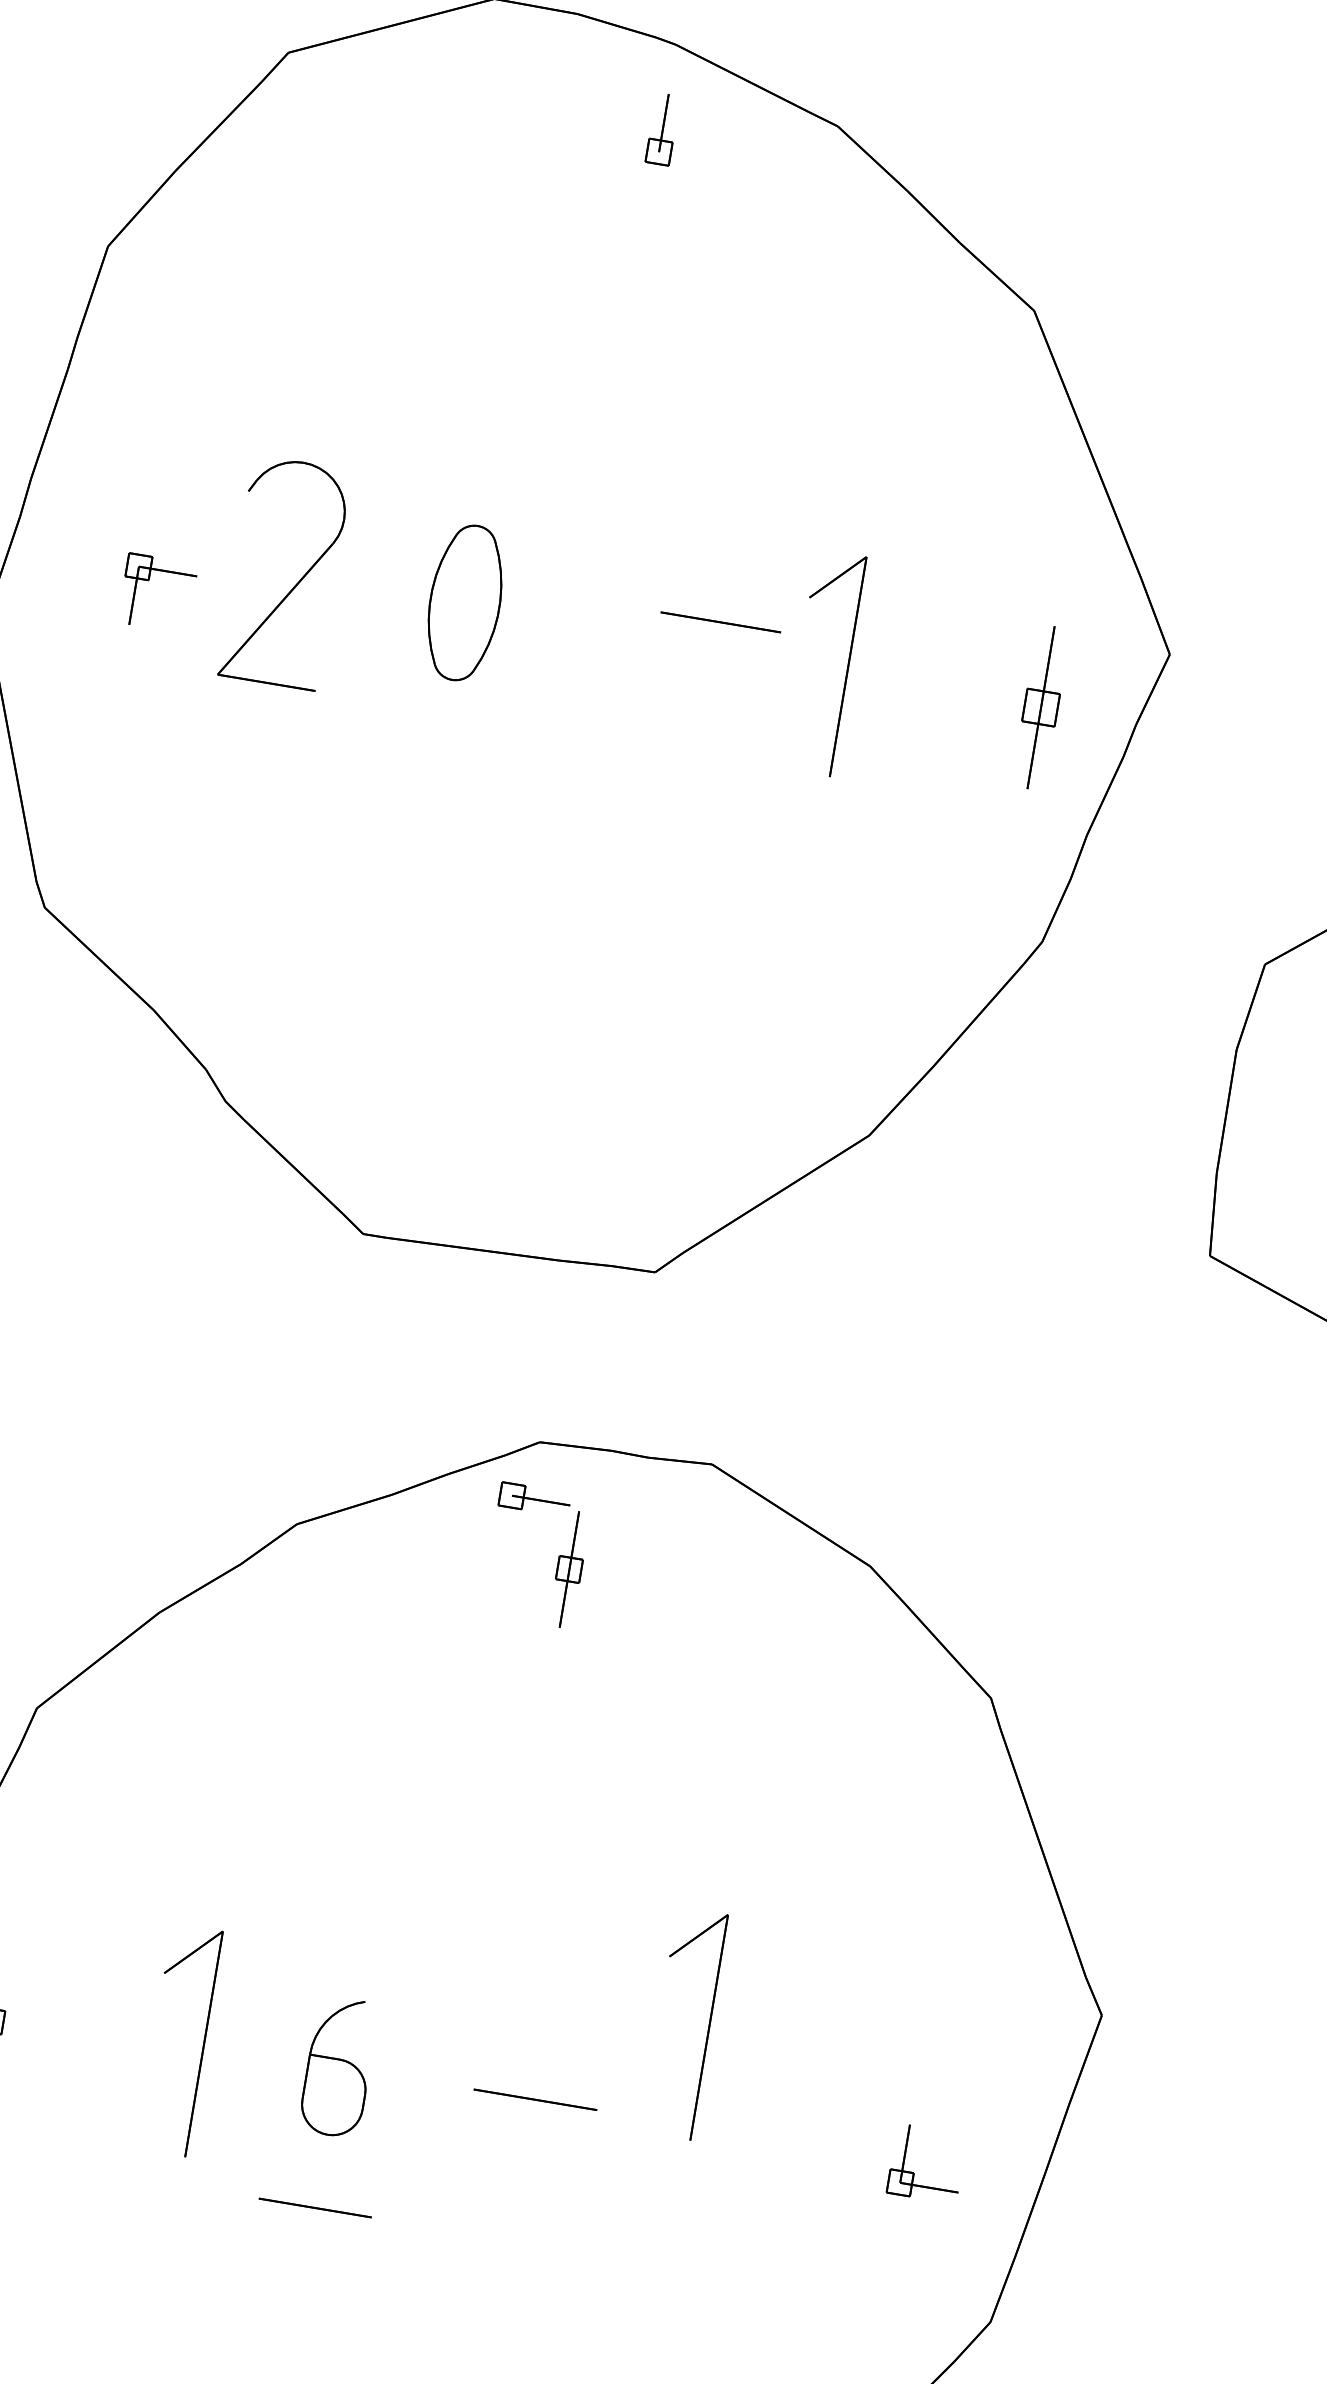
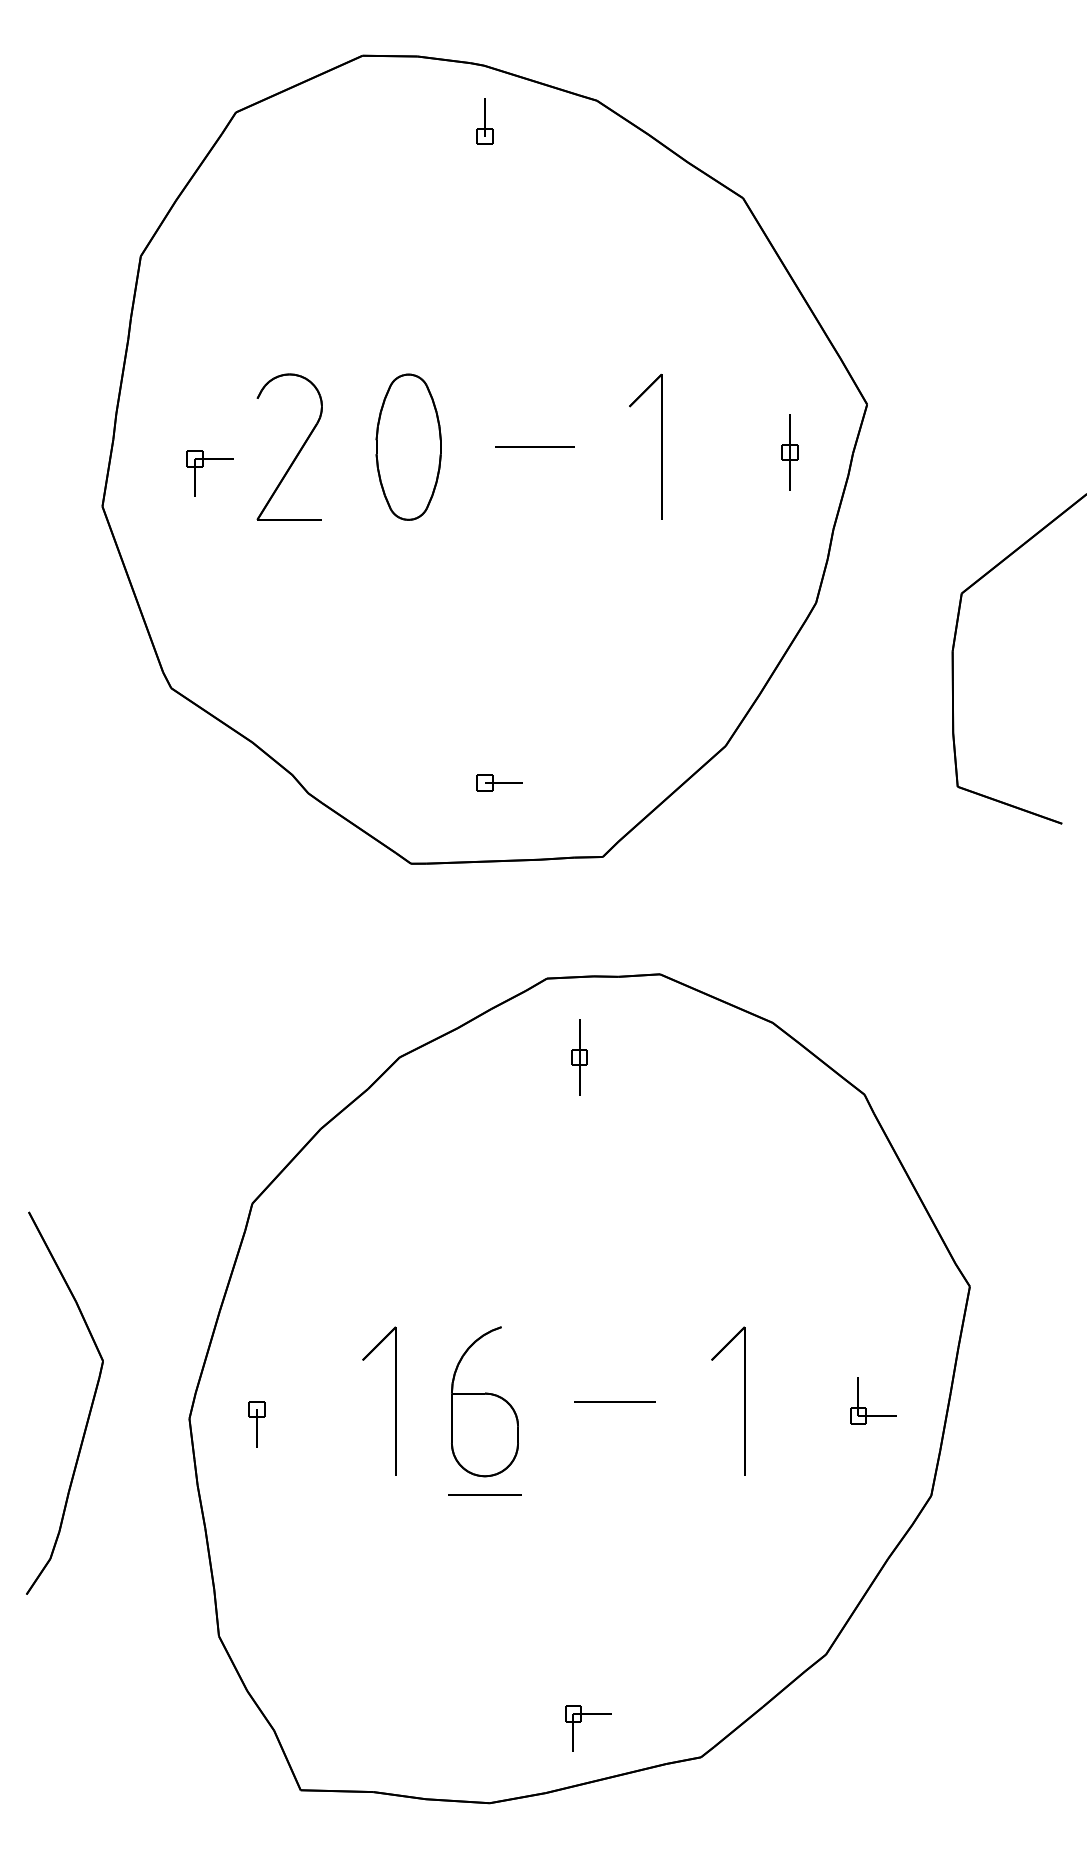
part: (465, 601) -> (408, 446), size x1.43
line: (720, 621) -> (534, 446), moved
part: (1040, 707) -> (789, 452), size x0.71
part: (534, 1498) -> (499, 782), moved
part: (709, 2025) -> (744, 1400), moved
part: (338, 2066) -> (484, 1401), size x1.67

